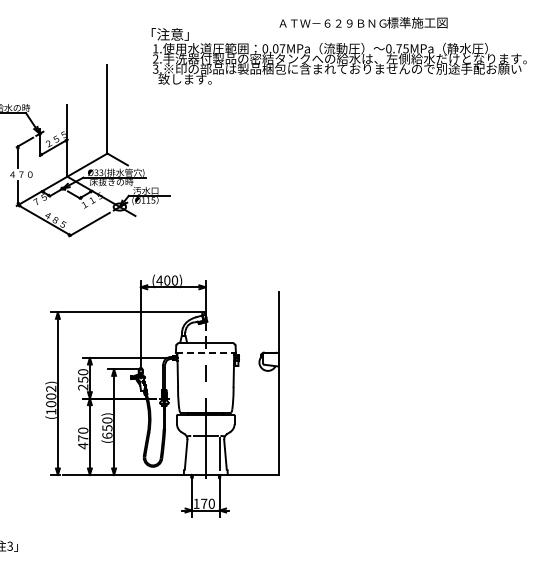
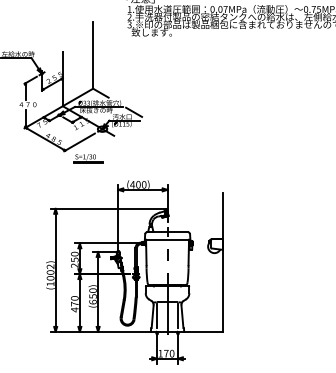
line: (161, 184) -> (134, 112), added
part: (100, 246) -> (87, 159), added
line: (206, 353) -> (168, 239), dashed -> solid
line: (192, 453) -> (157, 315), added

